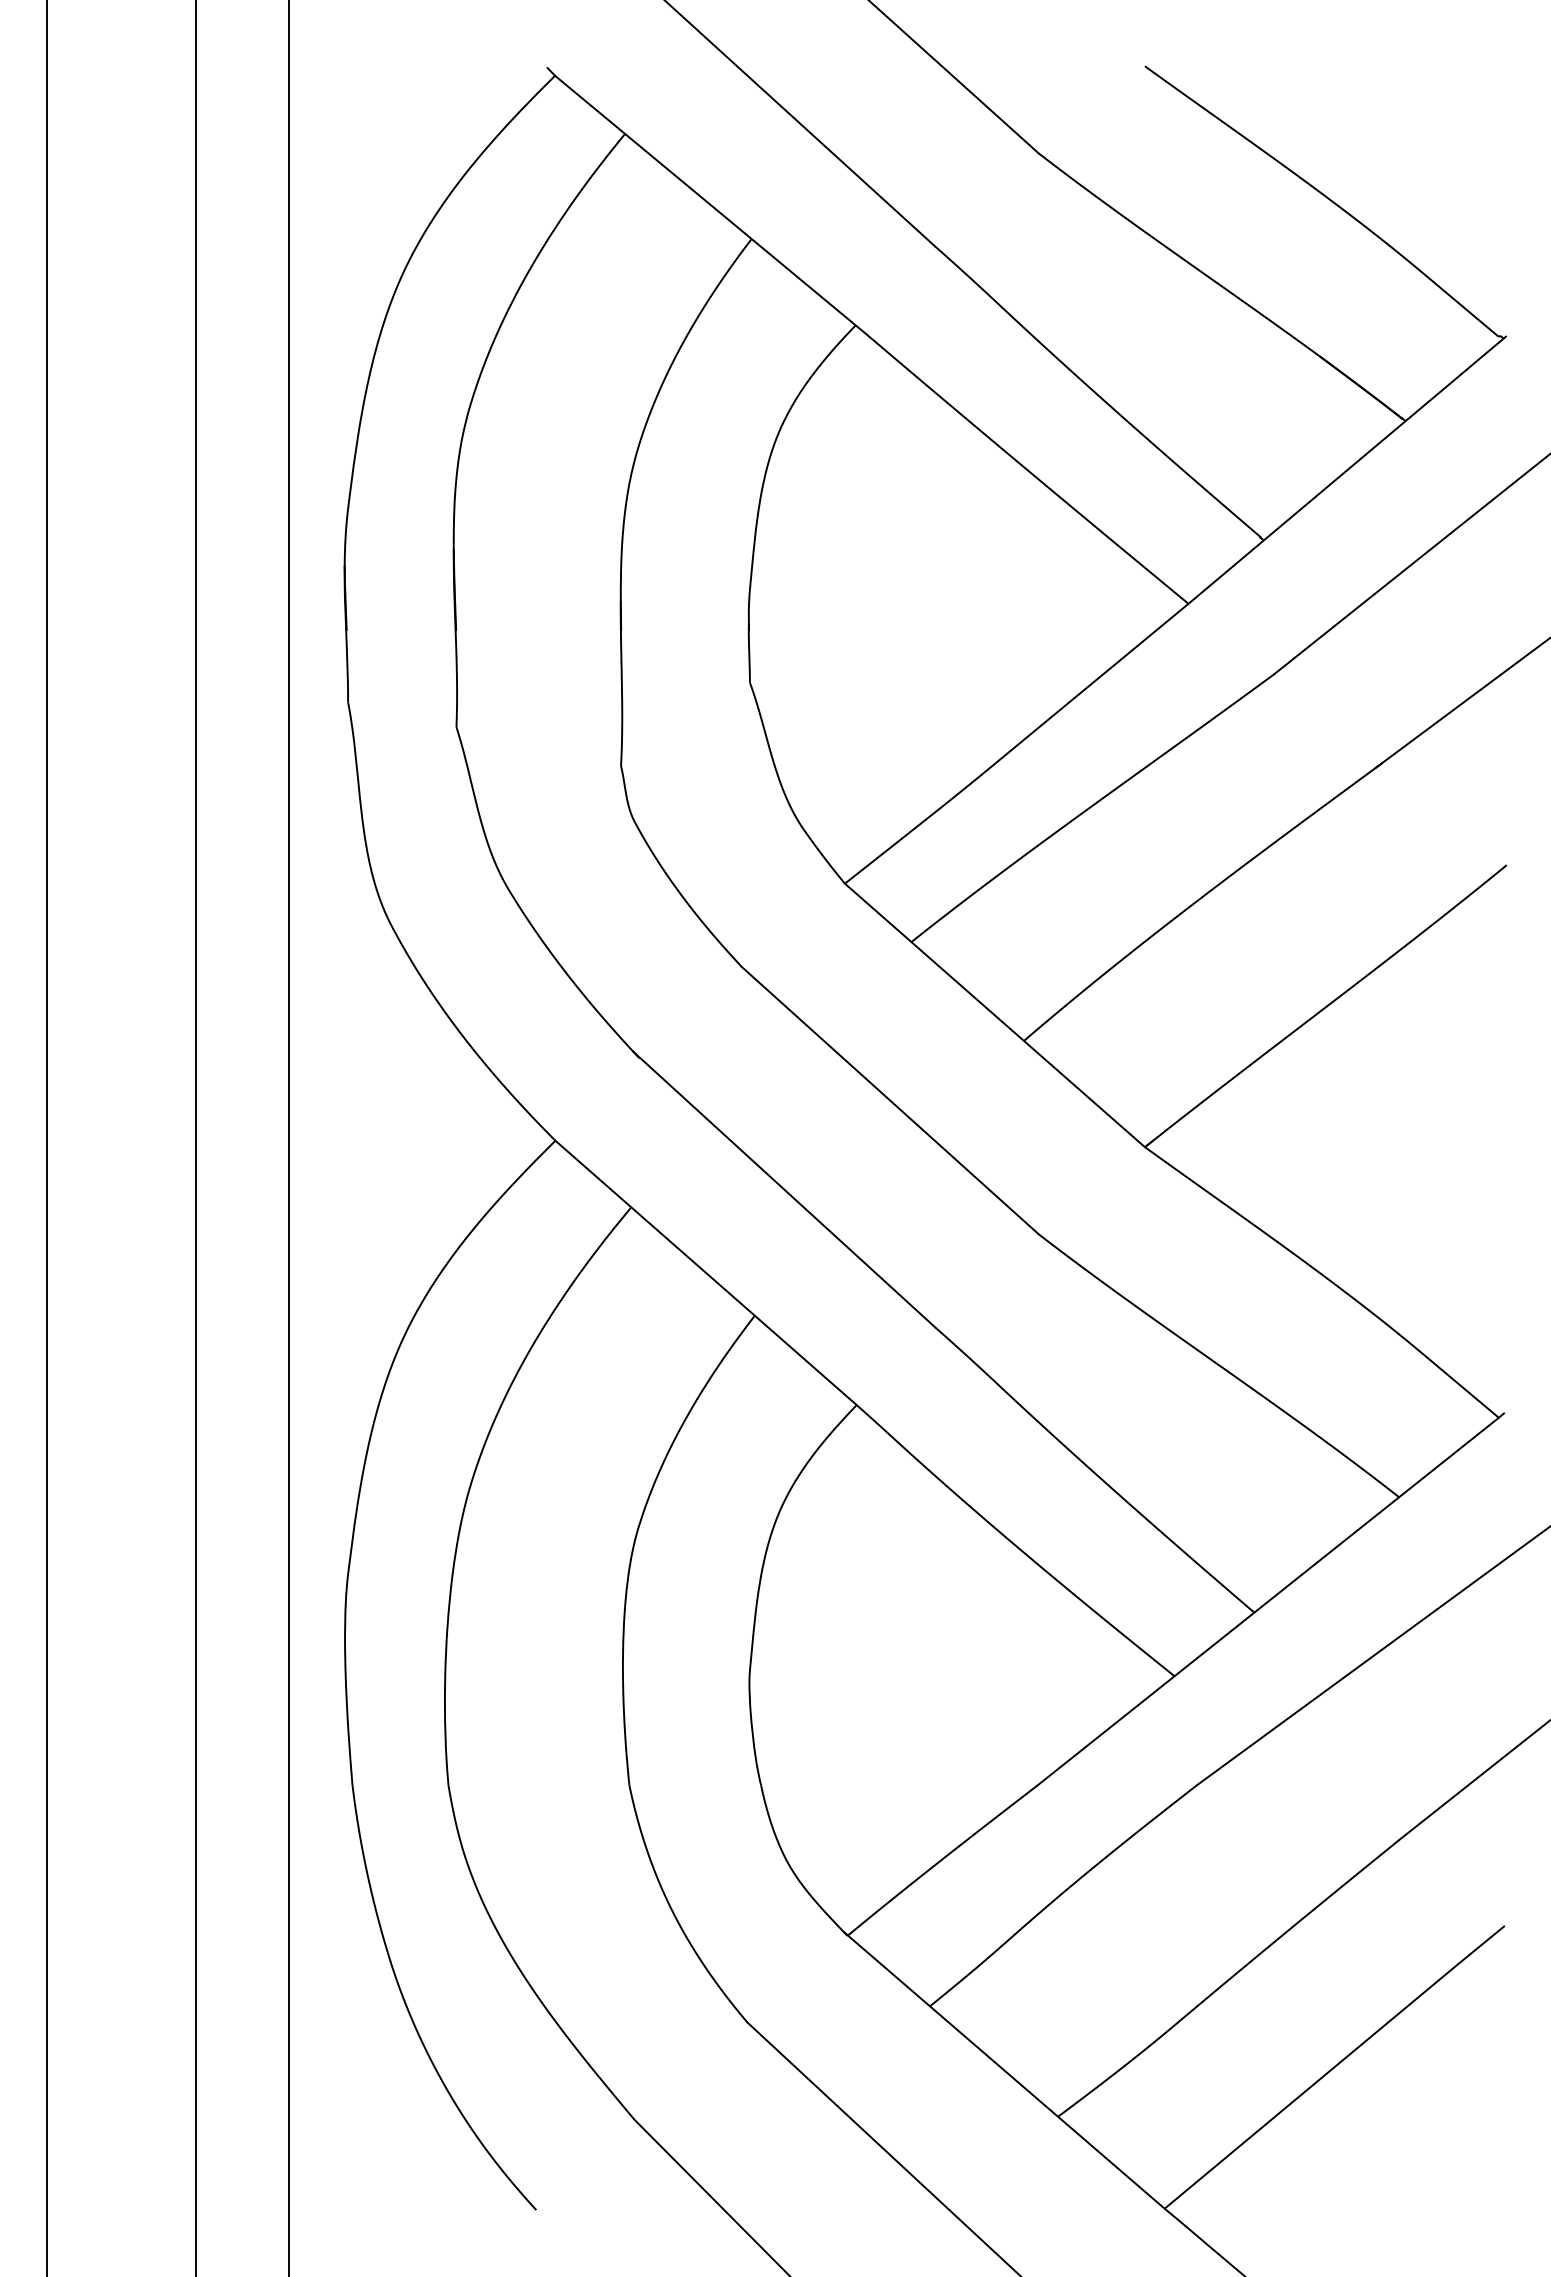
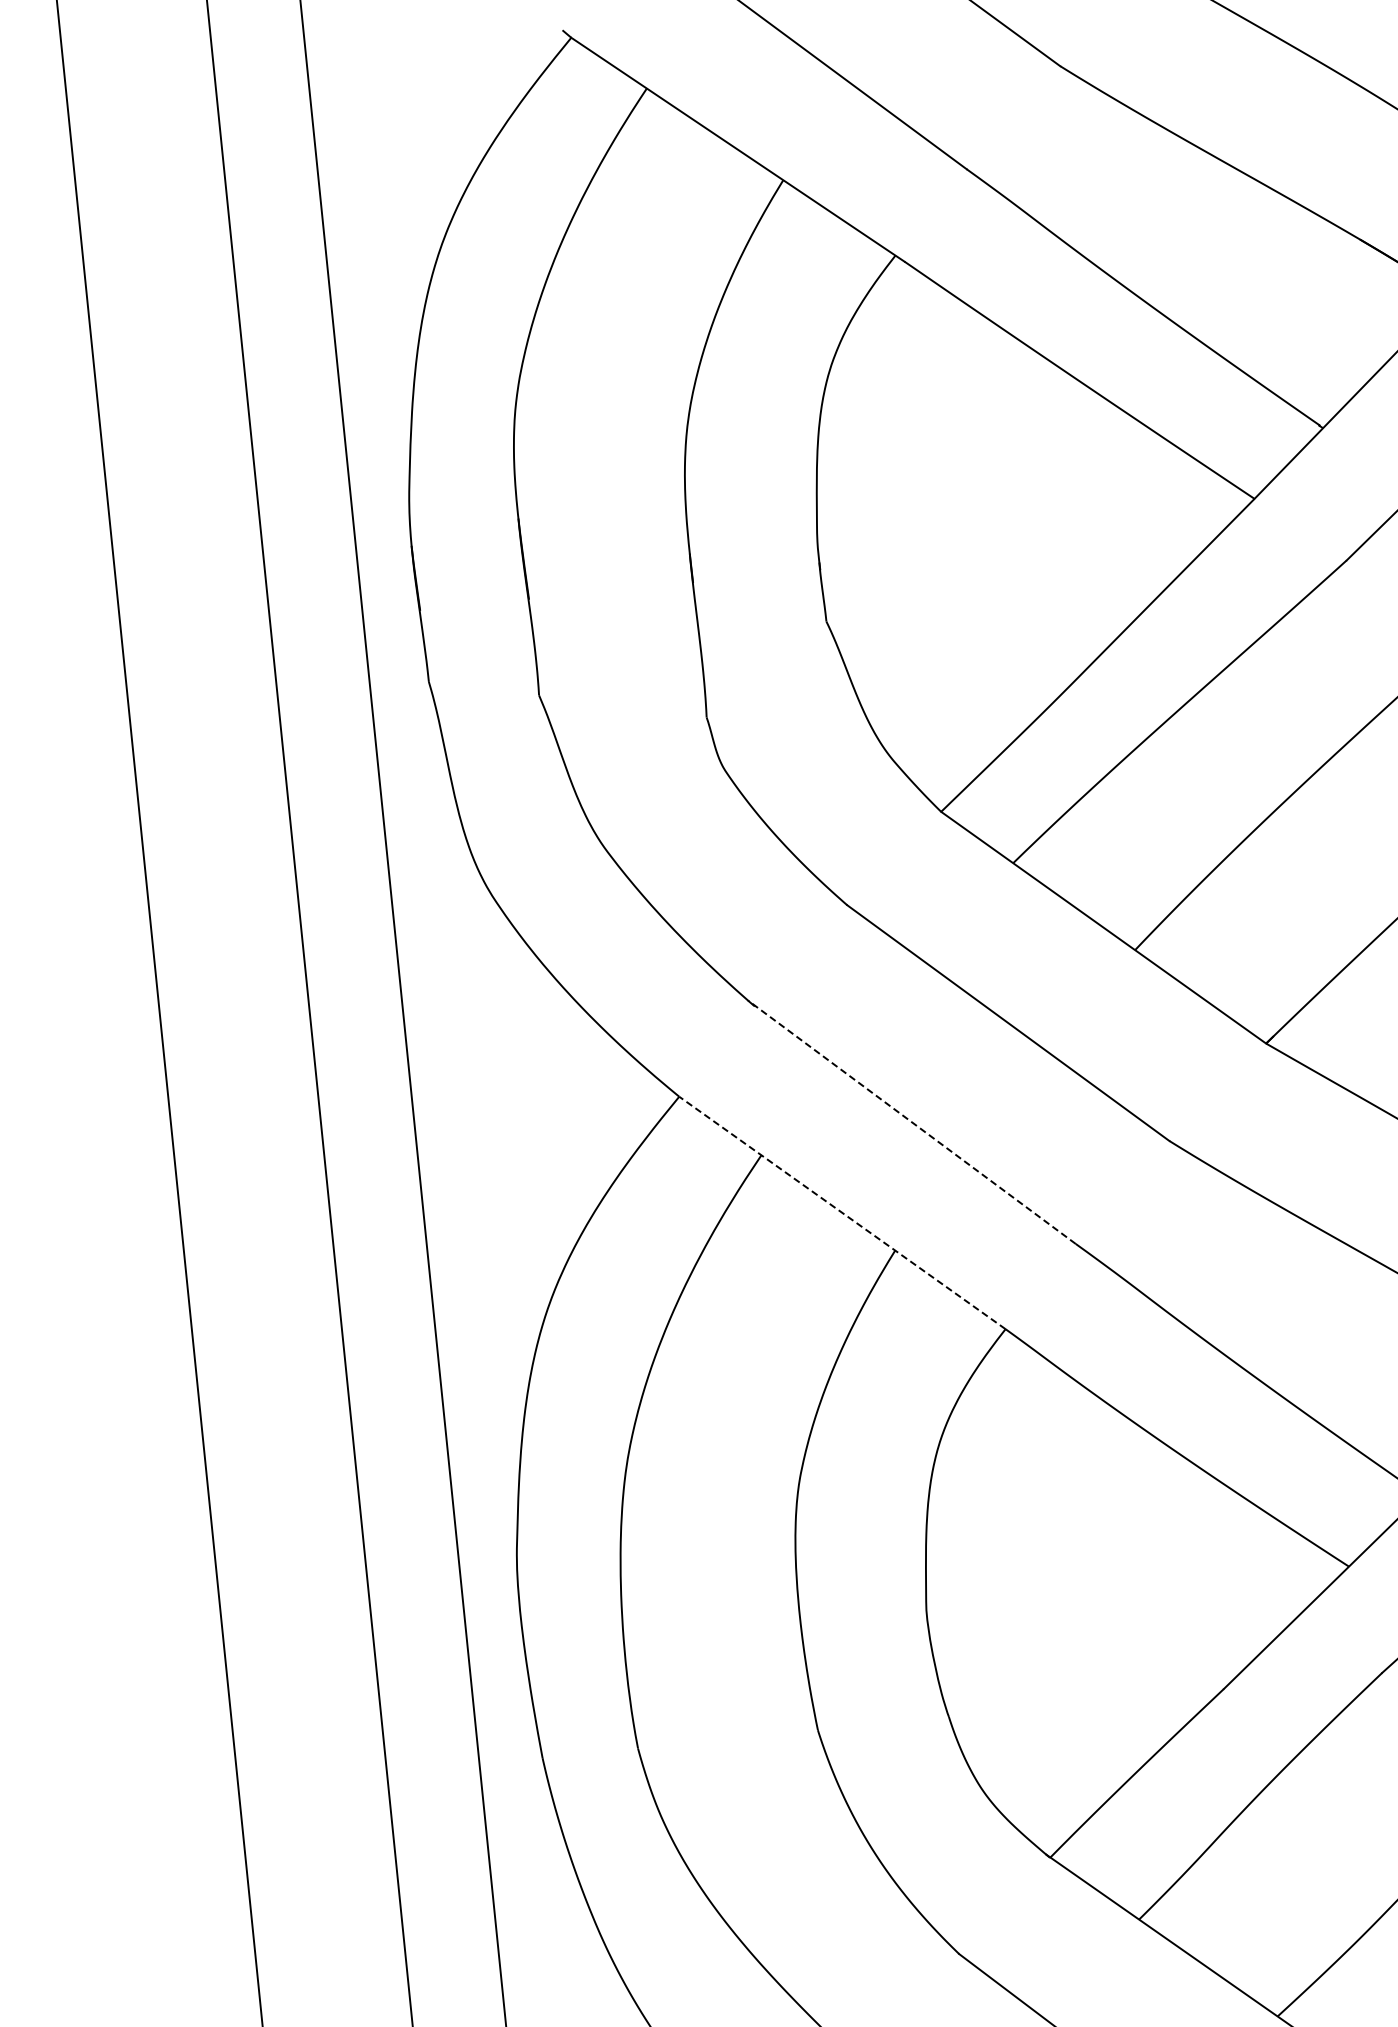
line: (784, 1189) -> (911, 1122), solid -> dashed
line: (705, 1272) -> (841, 1212), solid -> dashed

